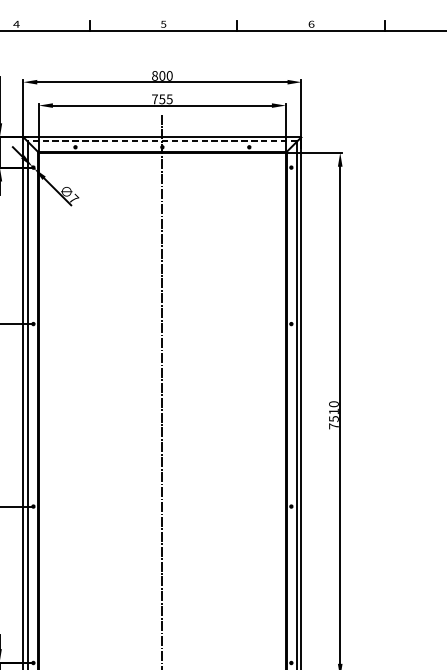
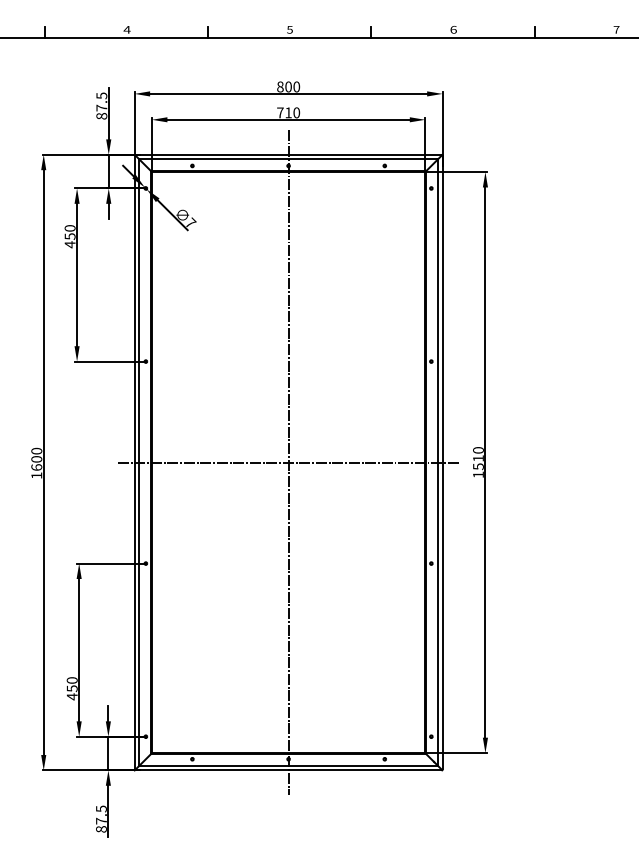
text: (165, 98) -> (292, 112), 755 -> 710
line: (162, 141) -> (288, 159), dashed -> solid
line: (162, 415) -> (288, 462), added
text: (333, 426) -> (478, 474), 7510 -> 1510

